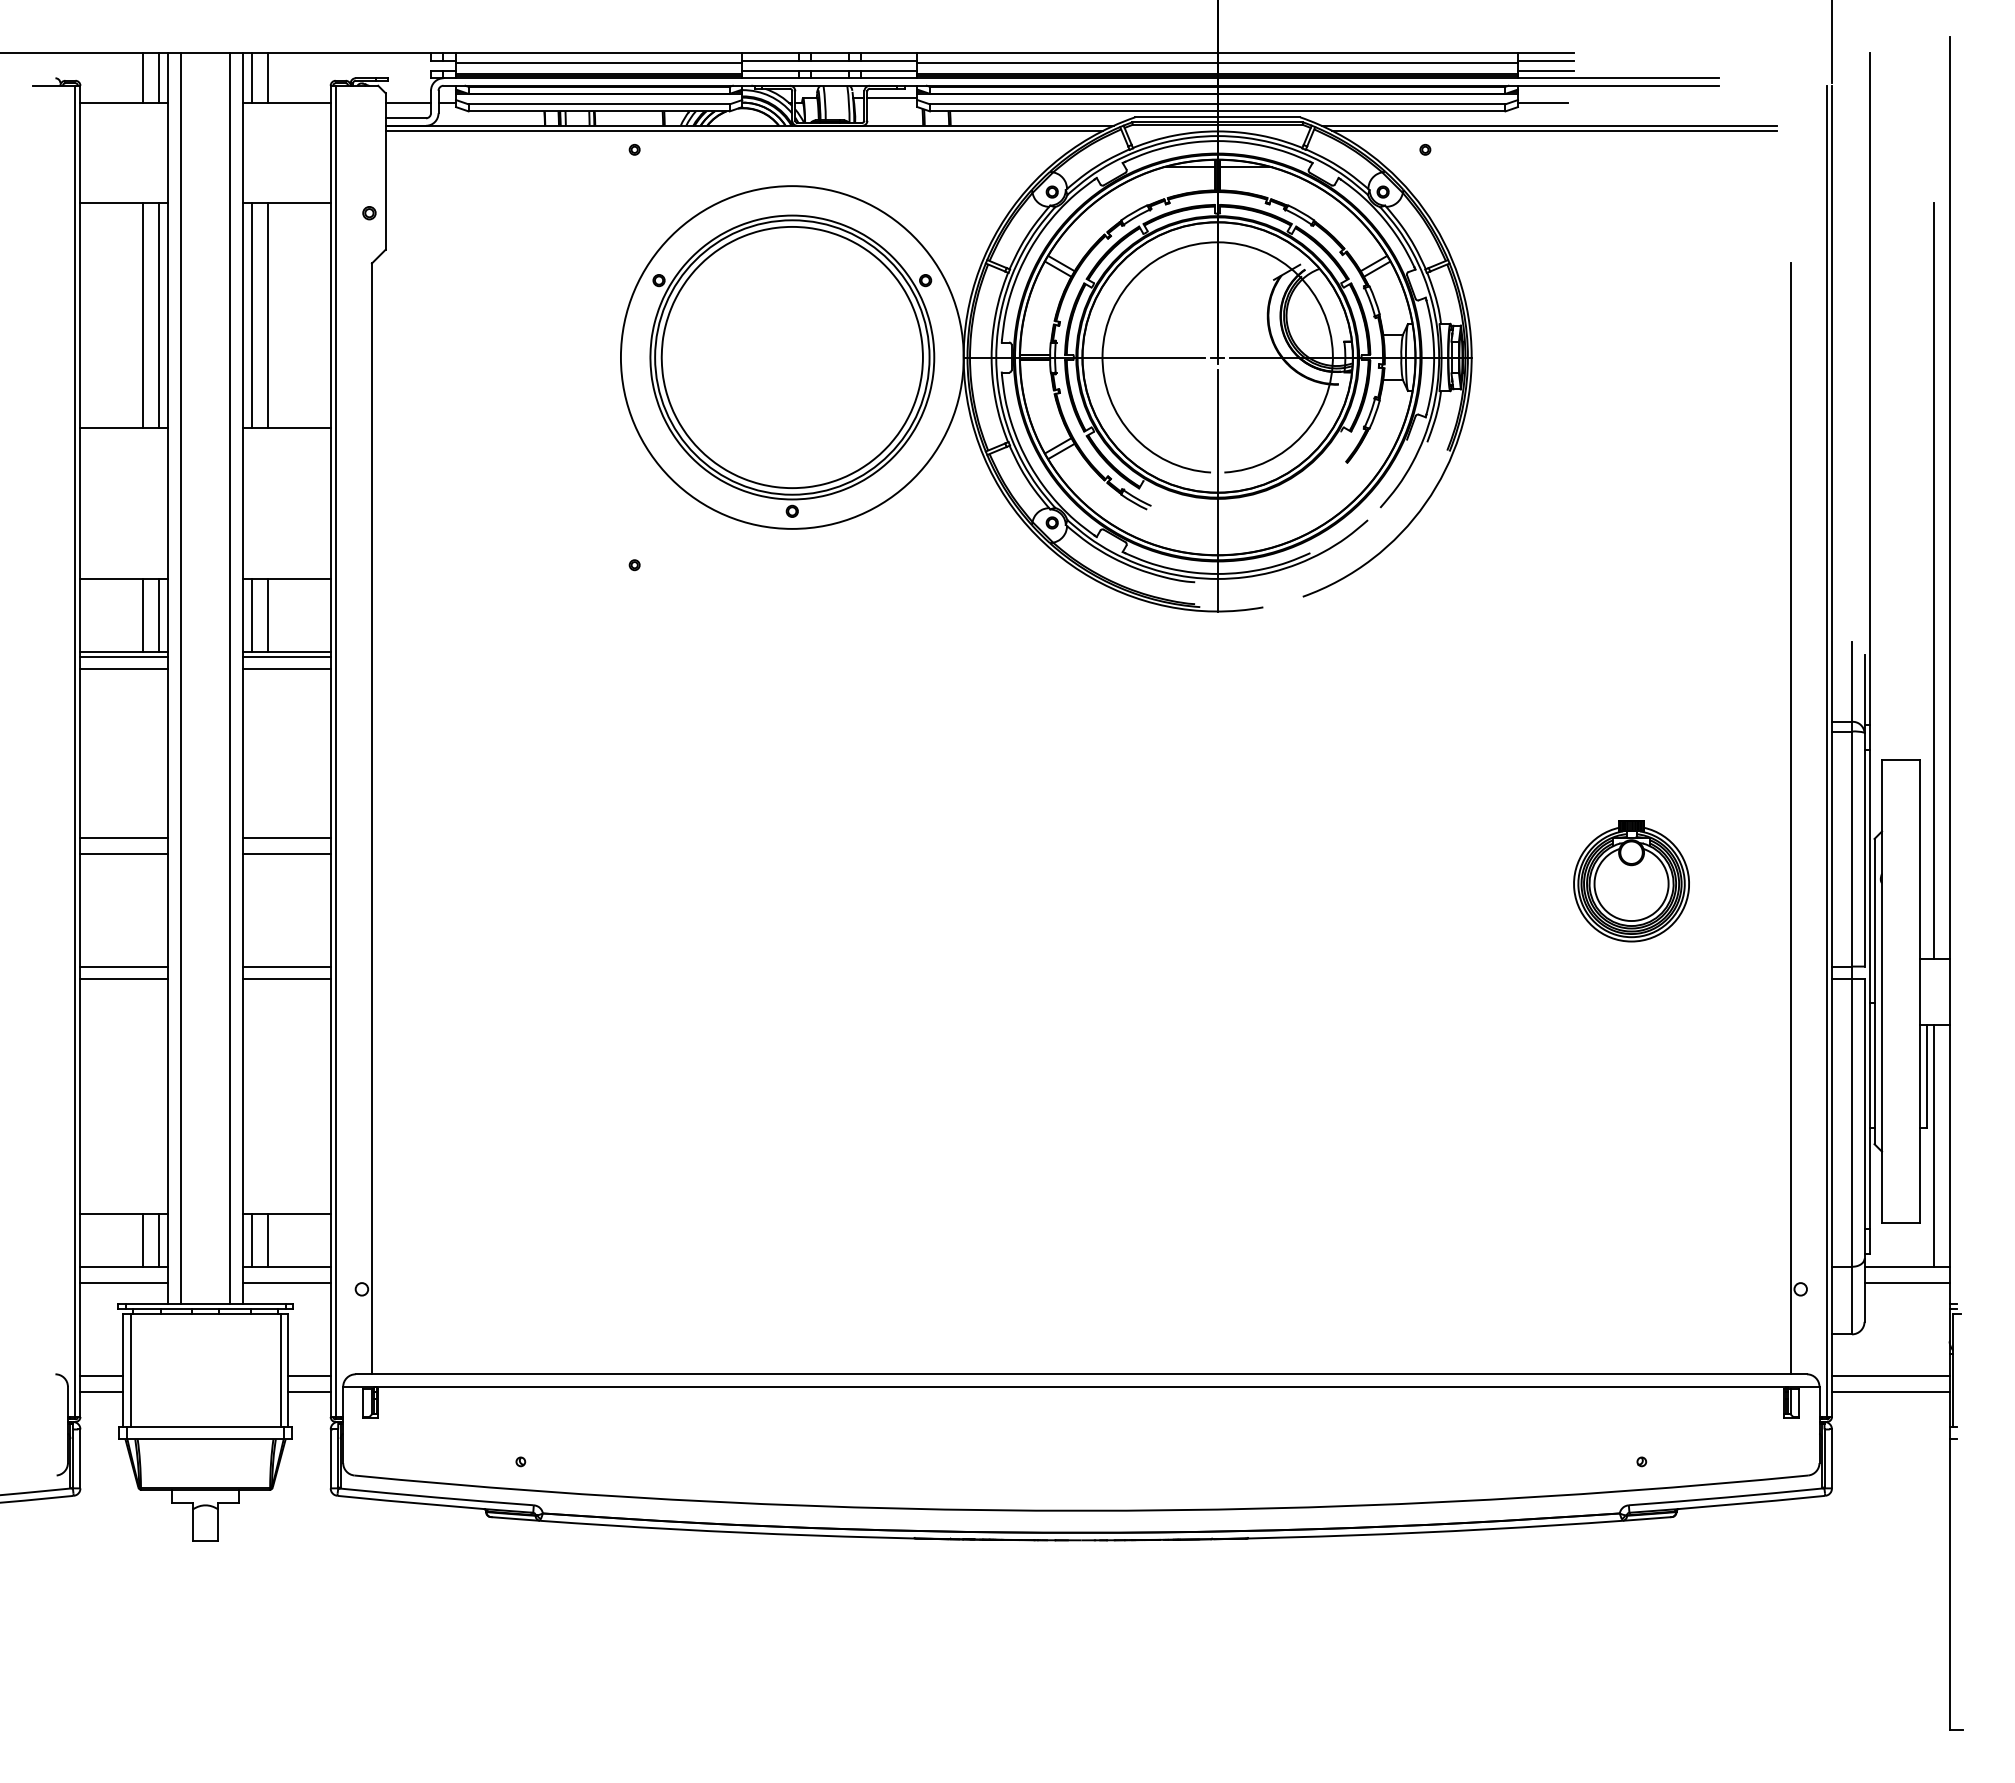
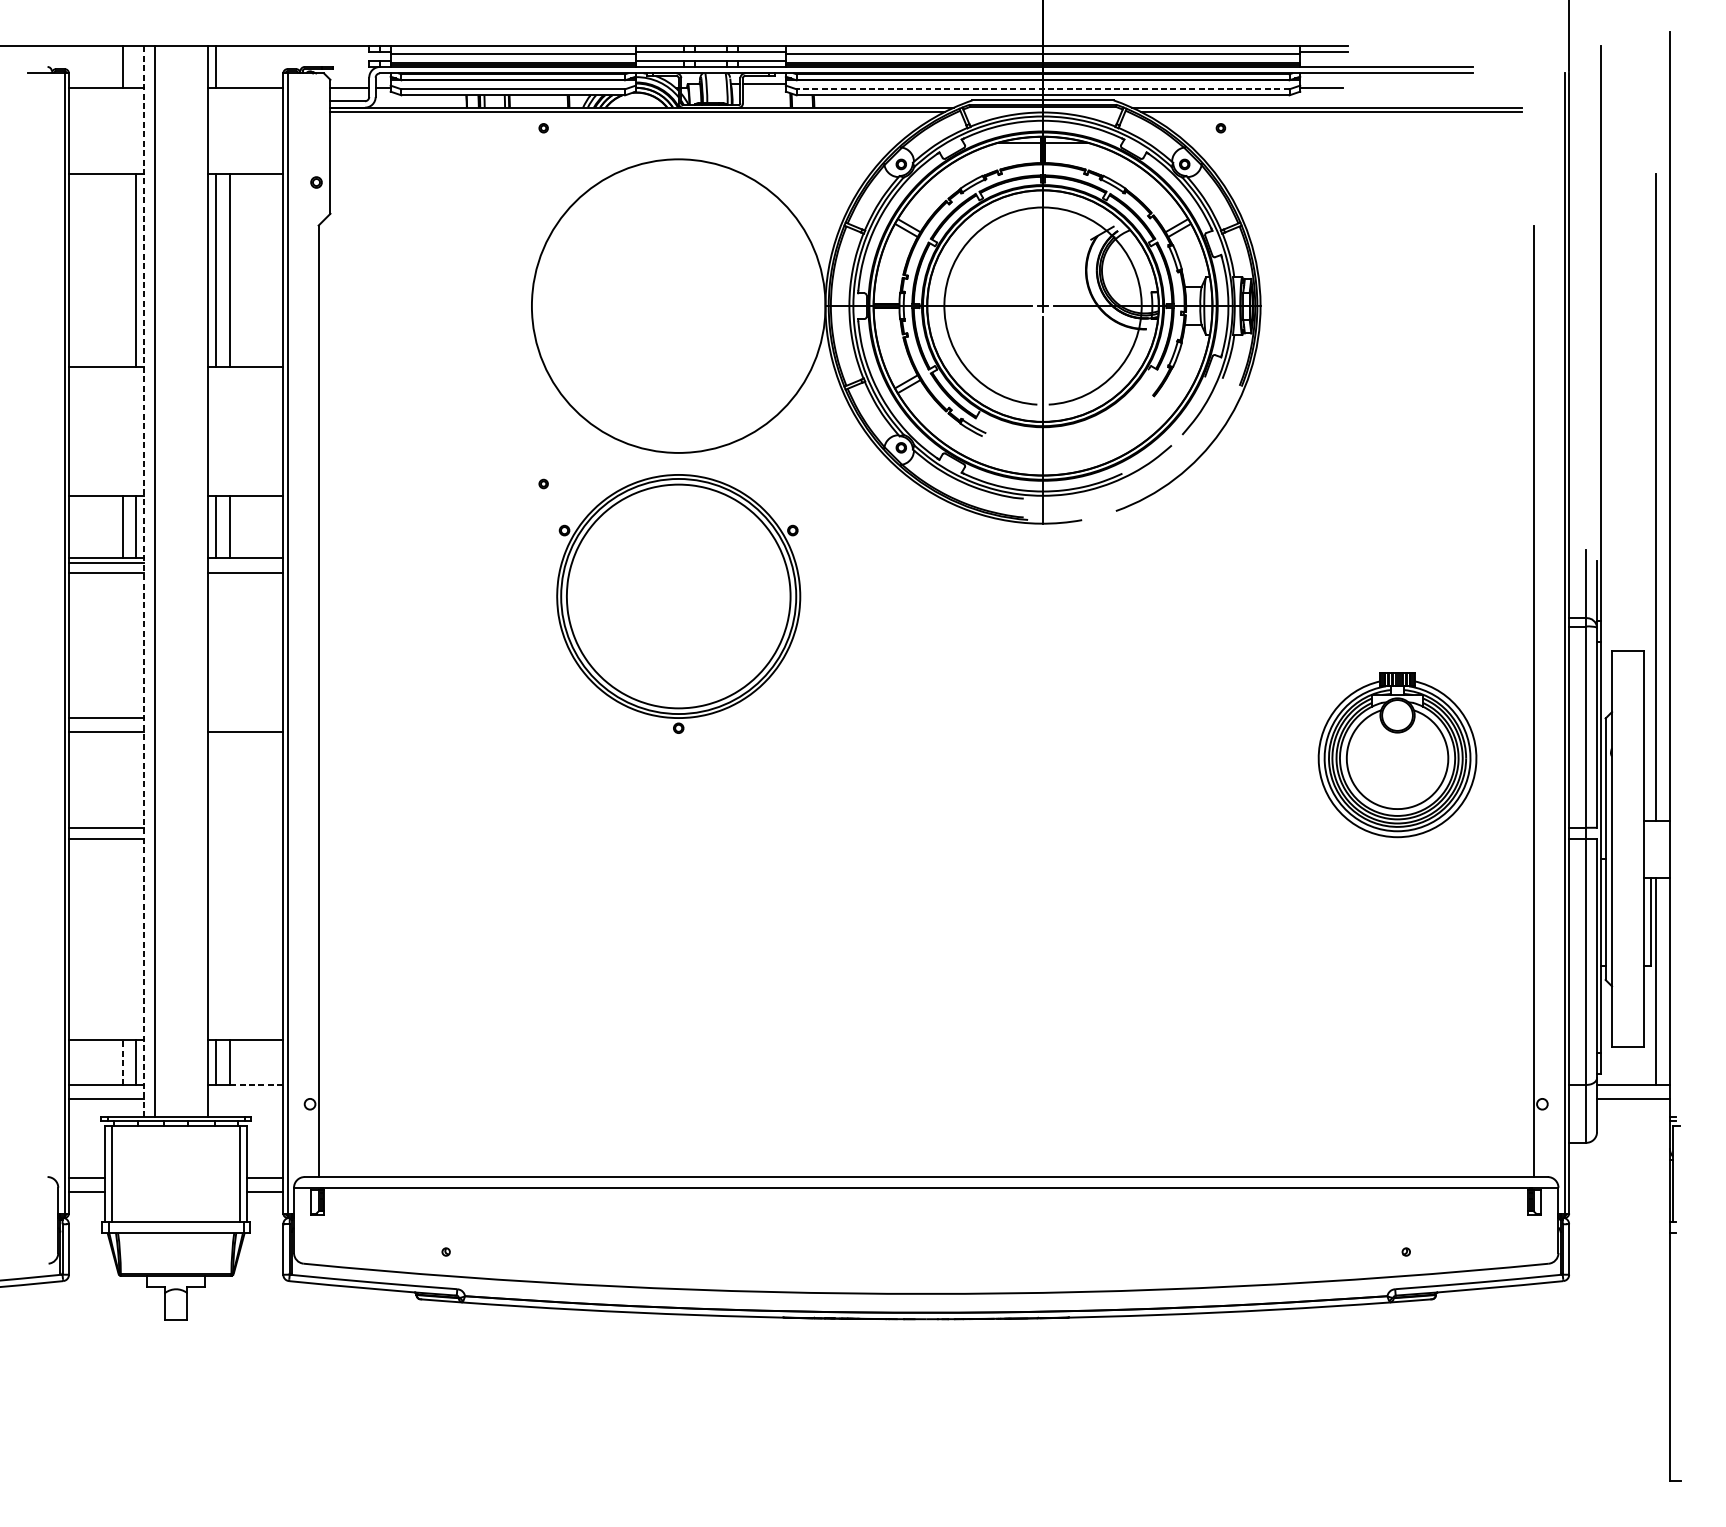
line: (1545, 70) -> (1323, 60), removed
line: (159, 78) -> (136, 67), removed
line: (268, 78) -> (230, 67), removed
line: (1217, 104) -> (1042, 89), solid -> dashed
line: (143, 315) -> (122, 270), removed
part: (792, 365) -> (678, 603), moved
line: (286, 657) -> (245, 563), removed
line: (168, 678) -> (144, 581), solid -> dashed
line: (230, 678) -> (197, 581), removed
line: (286, 838) -> (245, 718), removed
part: (1631, 881) -> (1397, 754), size x1.6
line: (286, 966) -> (245, 827), removed
line: (286, 979) -> (245, 838), removed
line: (143, 1240) -> (122, 1062), solid -> dashed
line: (298, 1266) -> (255, 1084), solid -> dashed
line: (286, 1282) -> (245, 1098), removed
line: (1890, 1375) -> (1619, 1178), removed
line: (1890, 1391) -> (1619, 1191), removed

